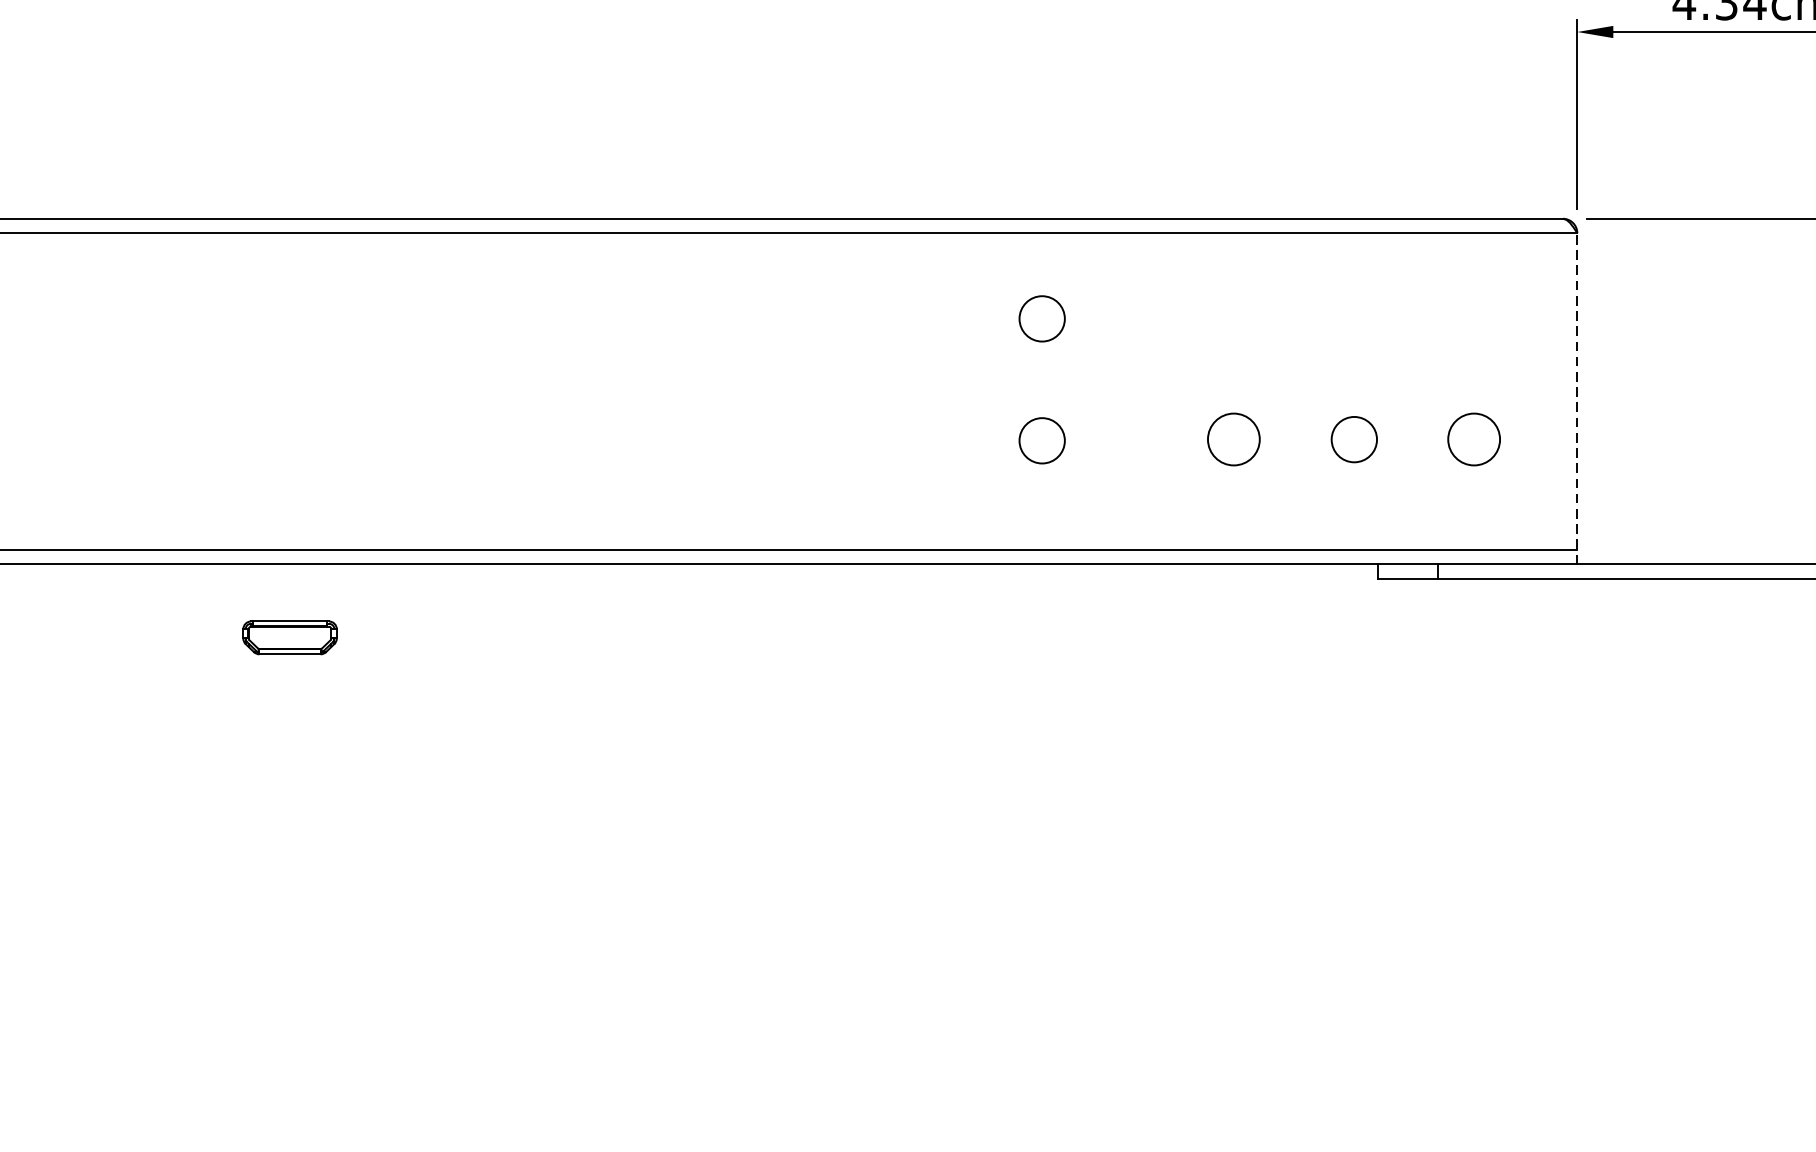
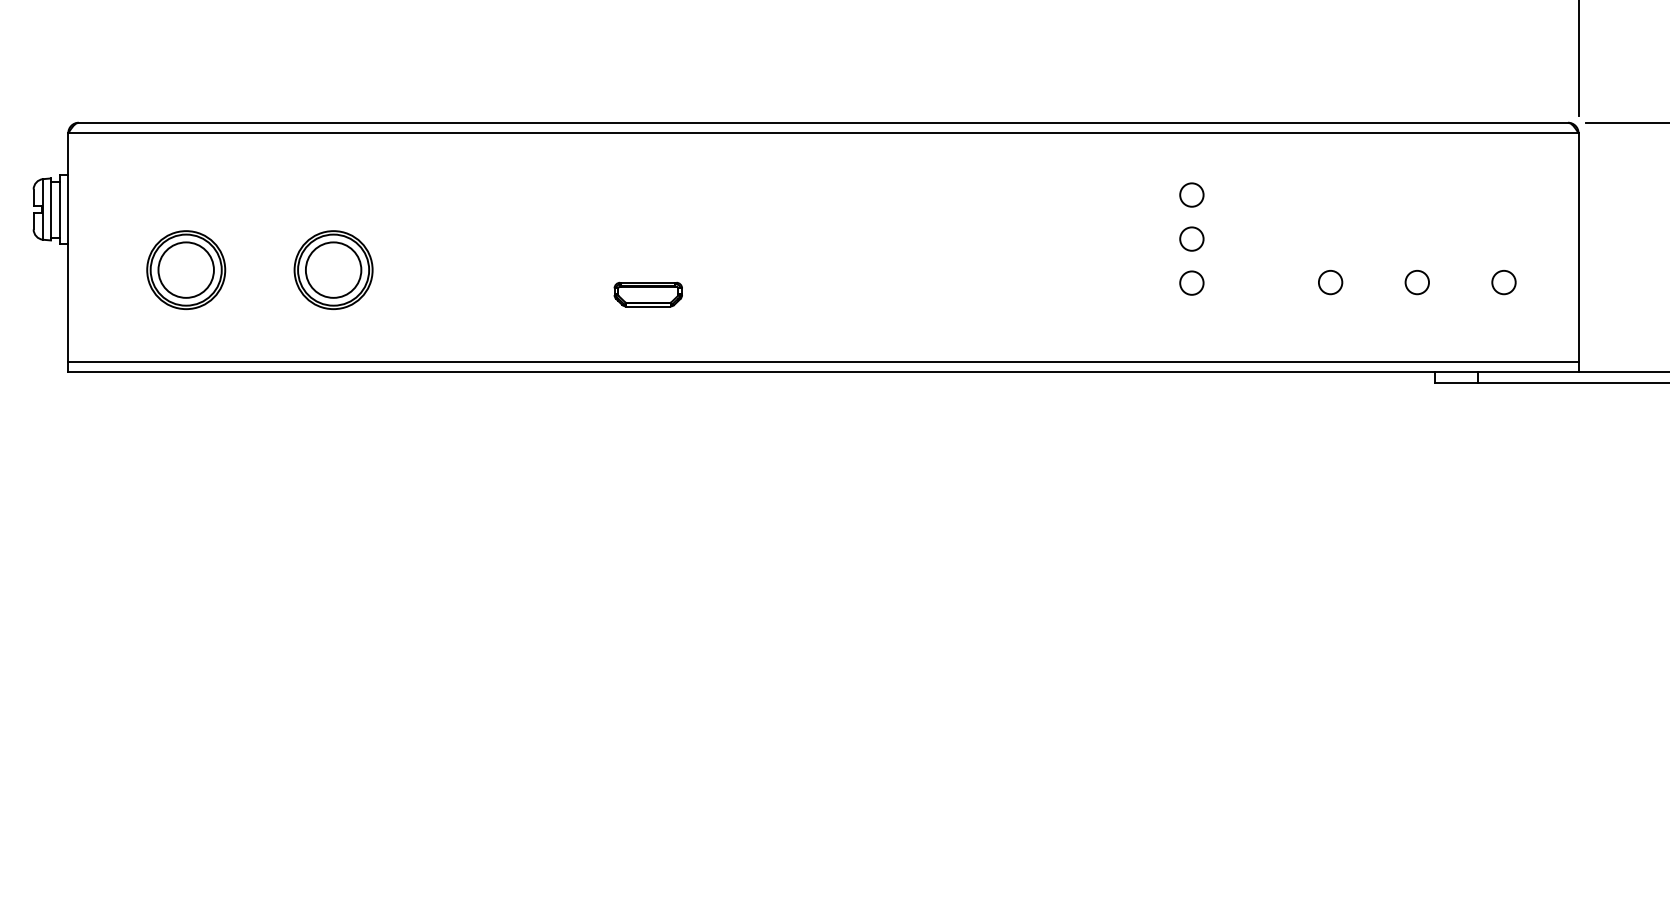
circle: (1041, 318) -> (1191, 194), size x0.71
circle: (1041, 378) -> (1191, 238), added
line: (1577, 398) -> (1578, 252), dashed -> solid
circle: (1041, 439) -> (1191, 282), size x0.71
circle: (1234, 439) -> (1330, 282), size x0.62
circle: (1353, 439) -> (1416, 282), size x0.71
circle: (1473, 439) -> (1503, 282), size x0.62
part: (288, 637) -> (647, 294), moved

